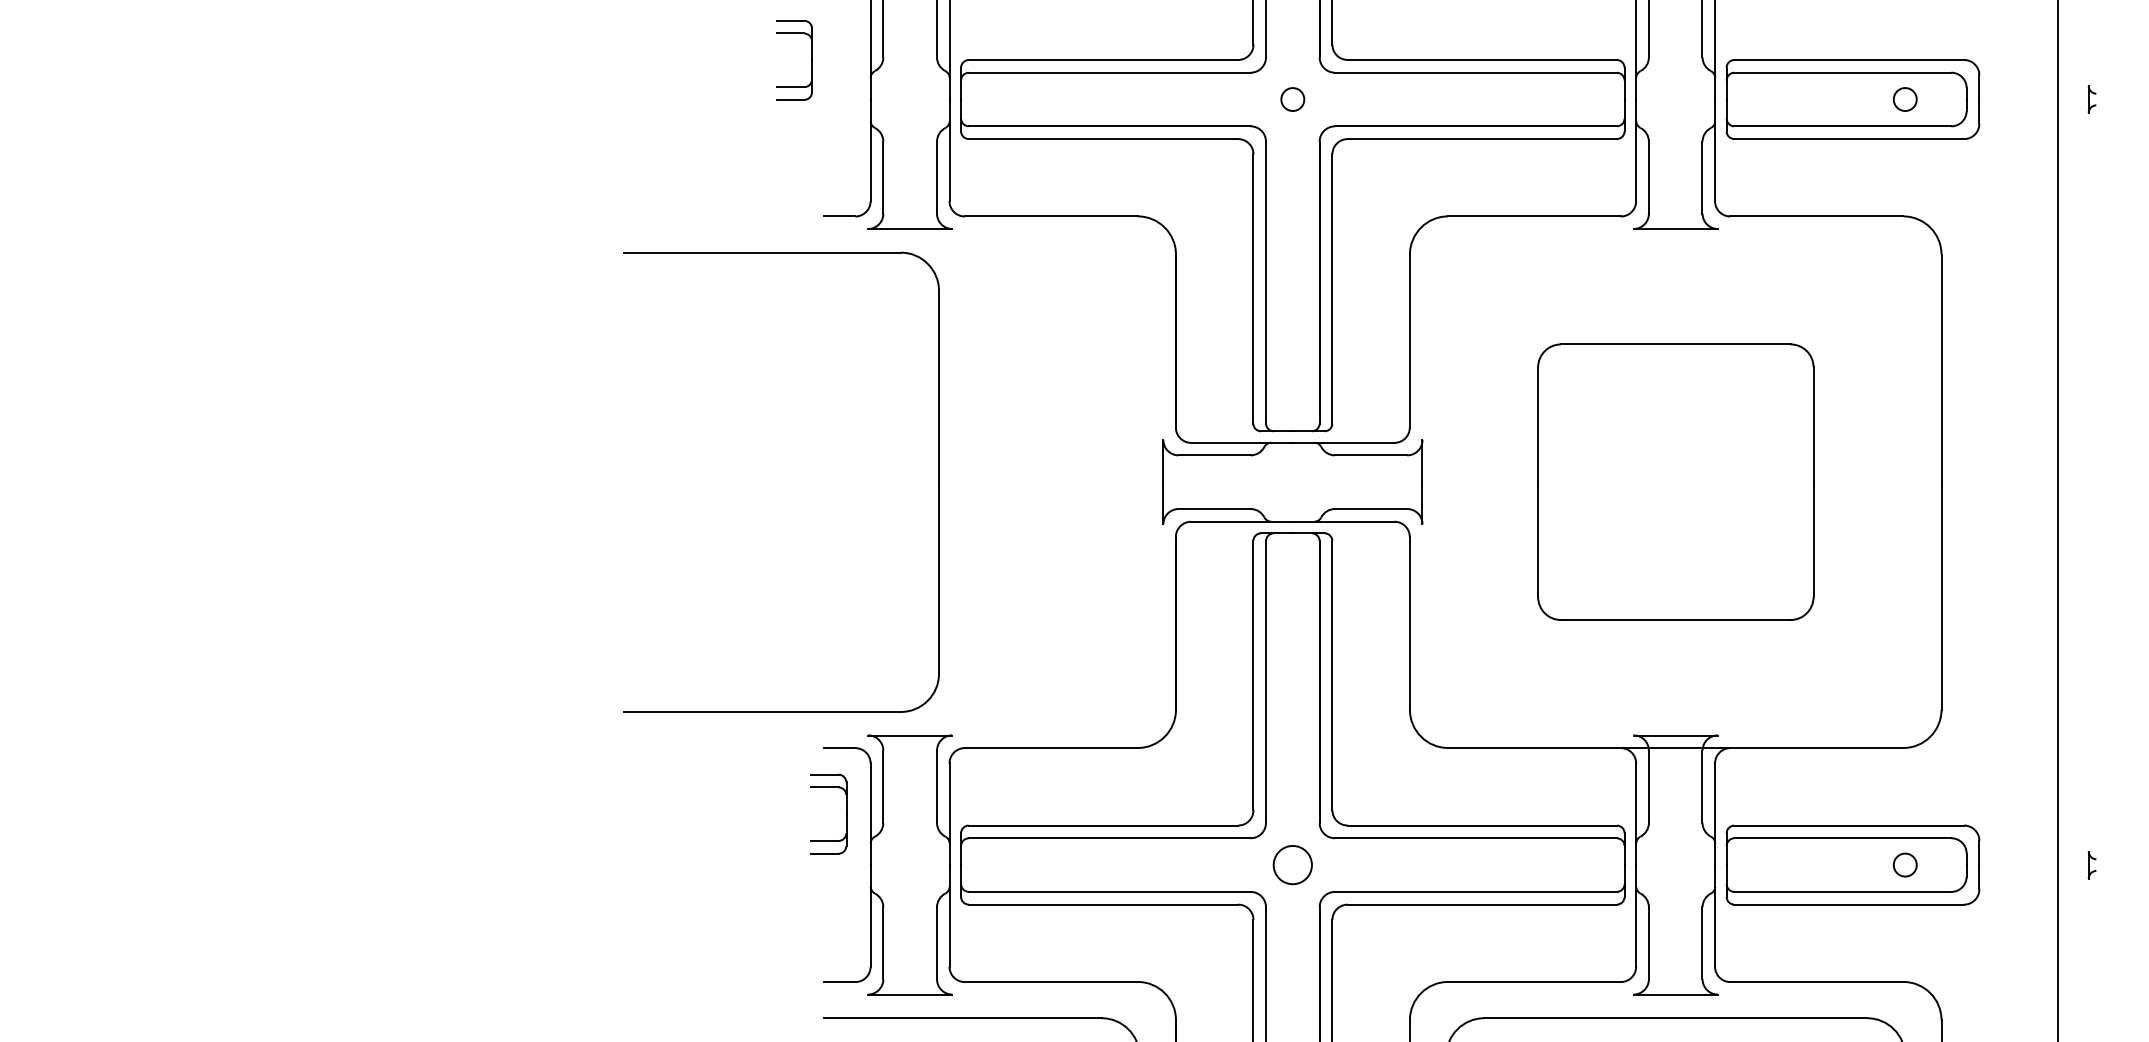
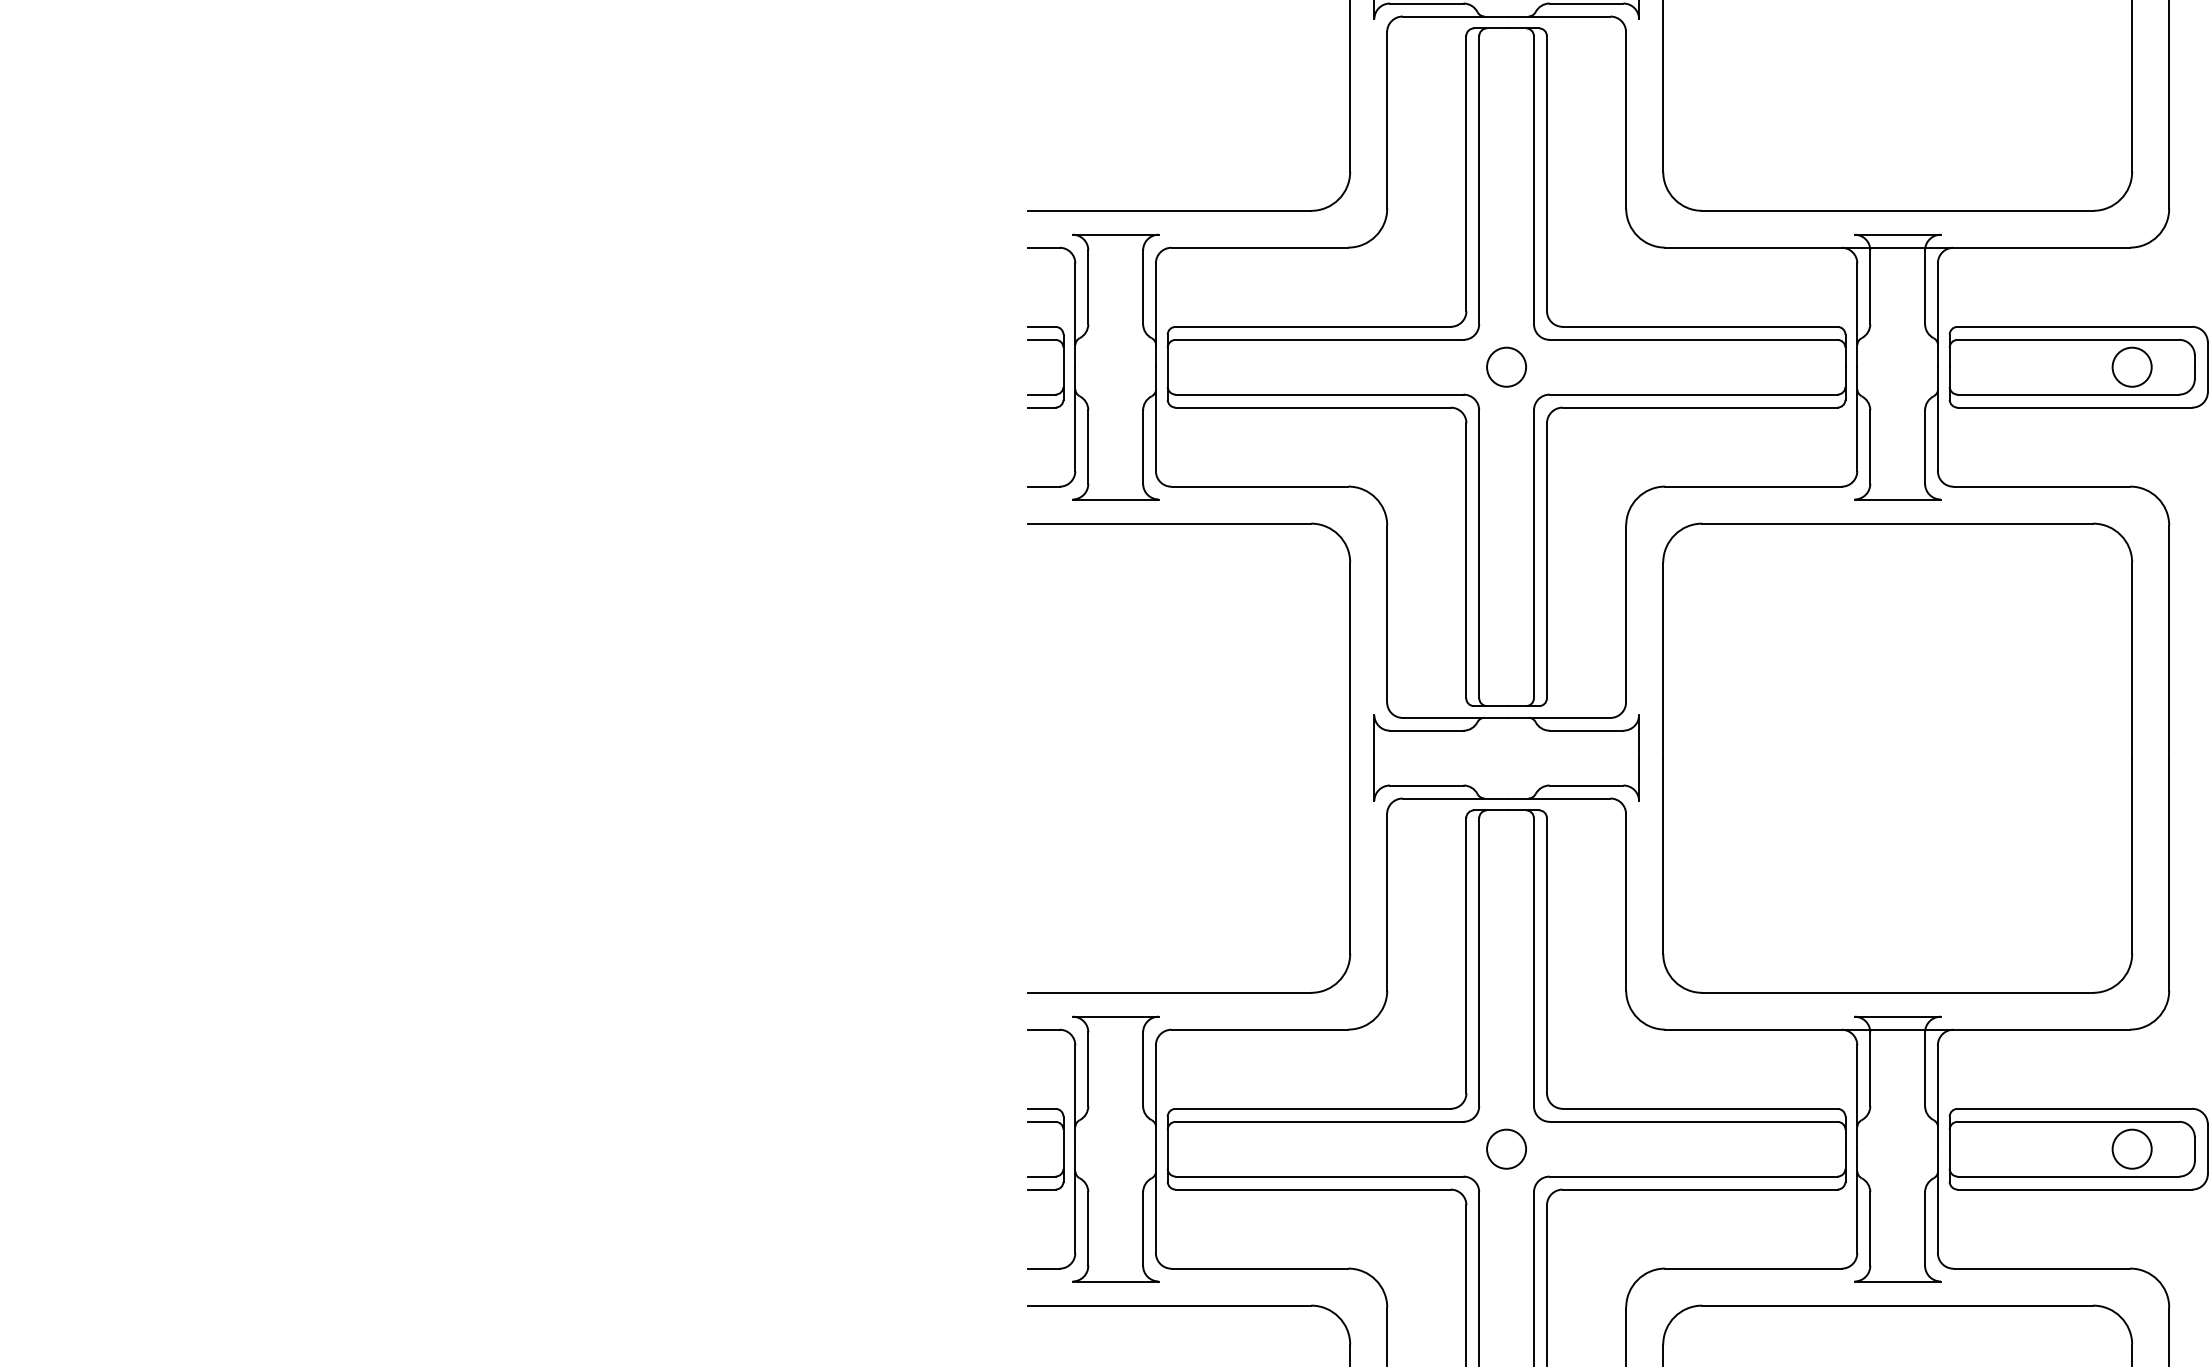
part: (812, 60) -> (1063, 367), moved
circle: (1292, 98) -> (1506, 366), size x1.67
circle: (1904, 98) -> (2131, 366), size x1.67
part: (938, 481) -> (1349, 757), moved
part: (1675, 481) -> (1897, 757), size x1.67
part: (846, 814) -> (1063, 1149), moved
circle: (1904, 864) -> (2131, 1148), size x1.67

